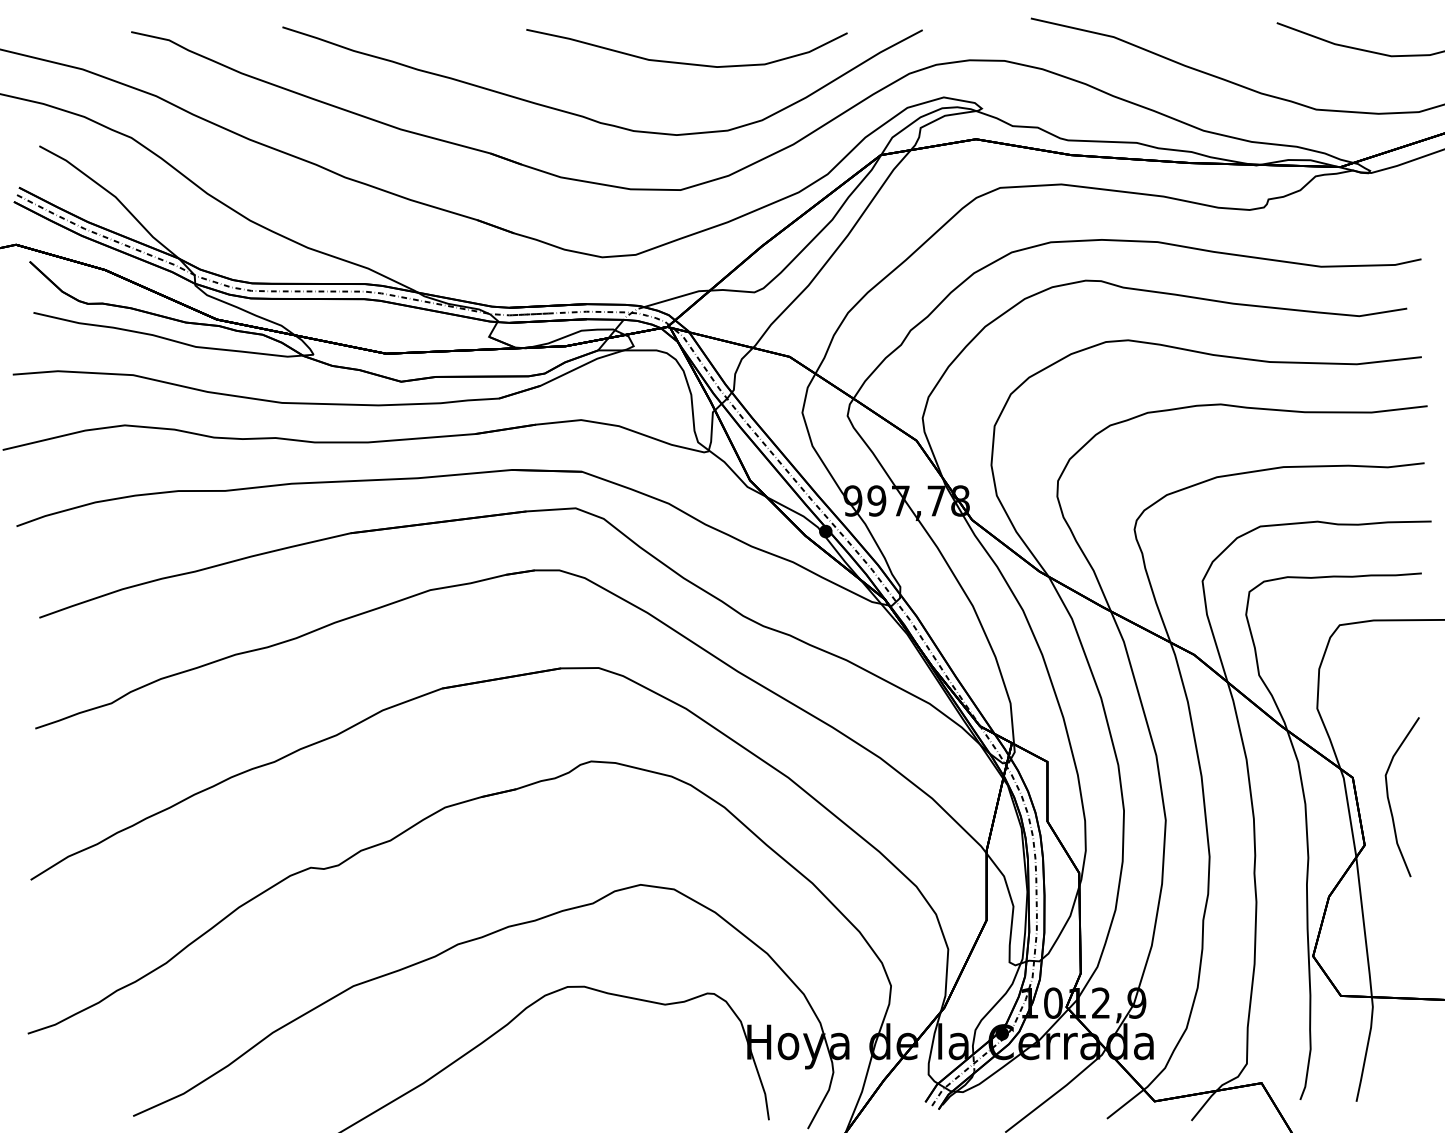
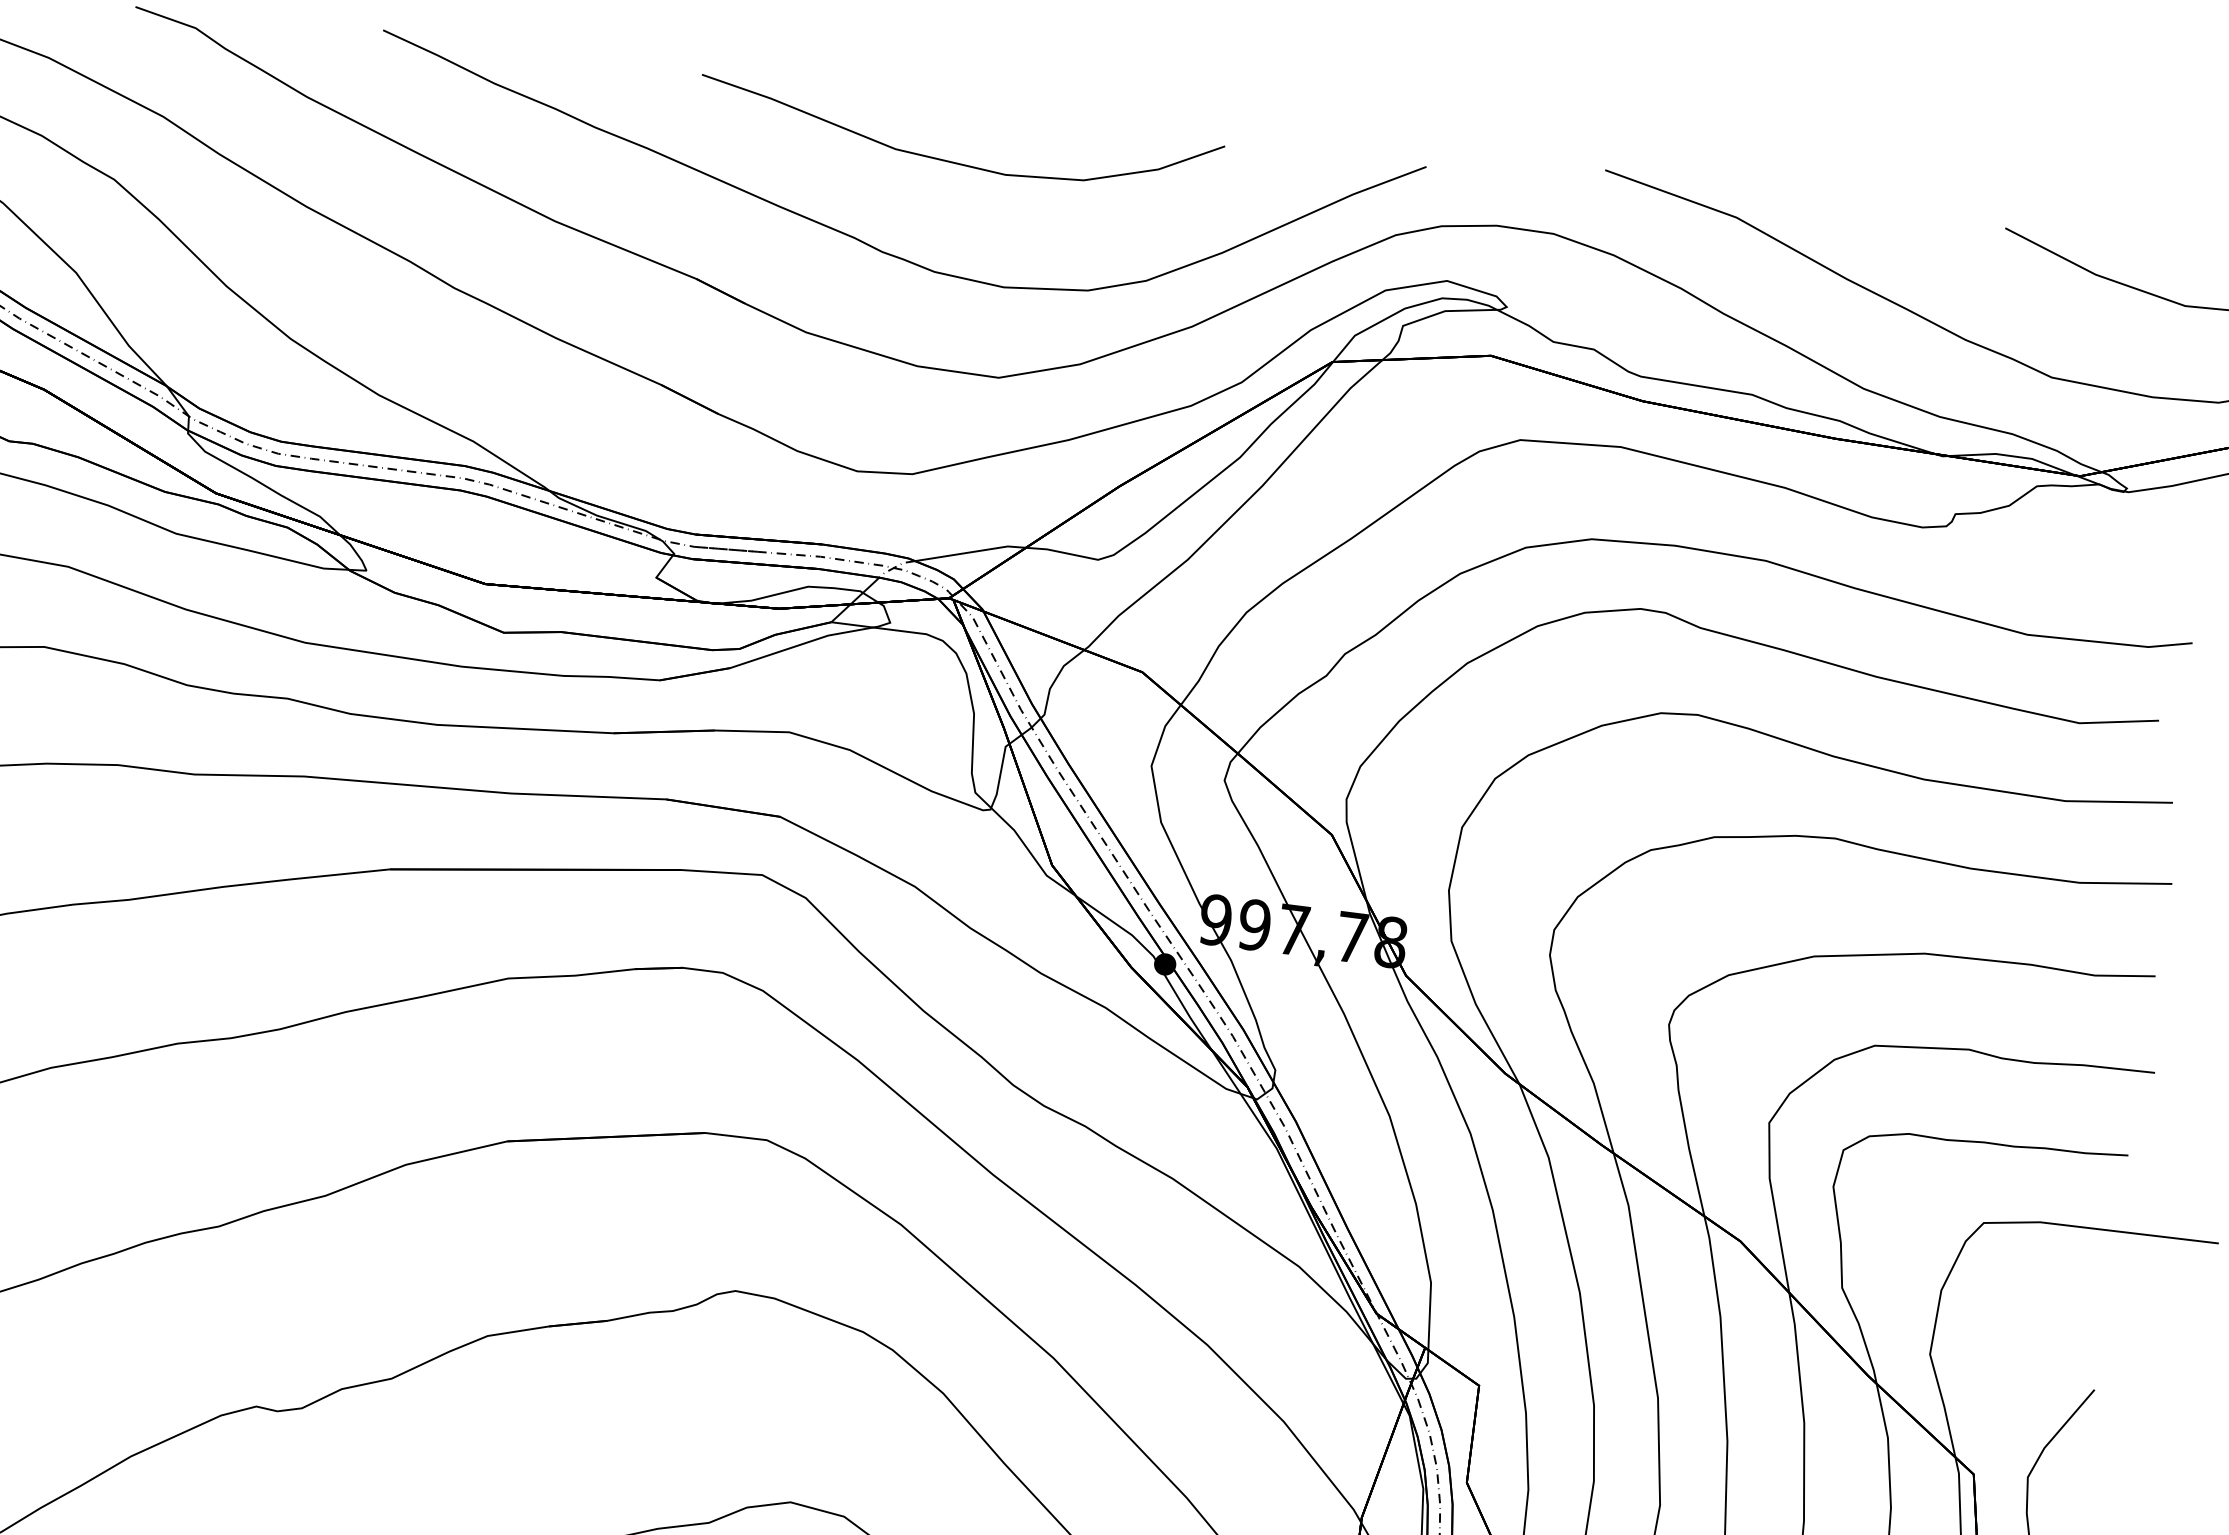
curve: (685, 62) -> (954, 160), moved

